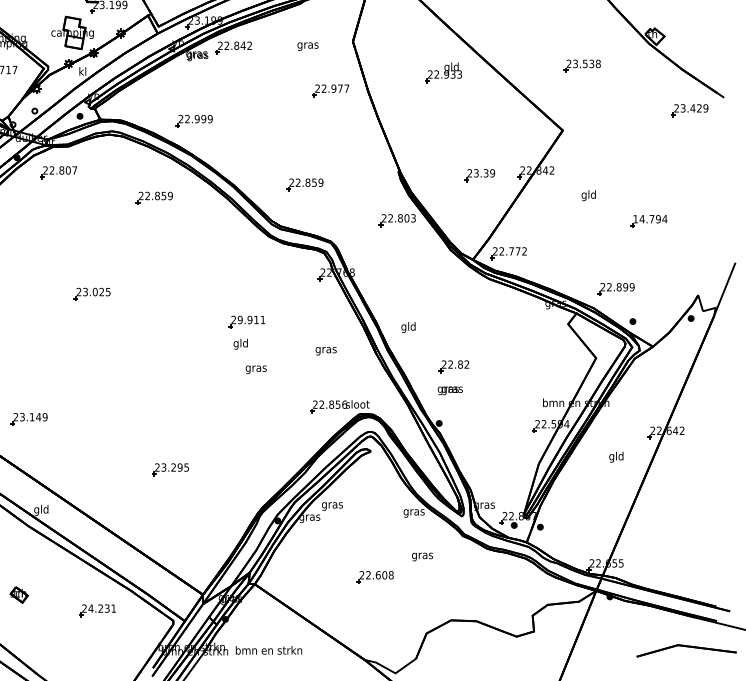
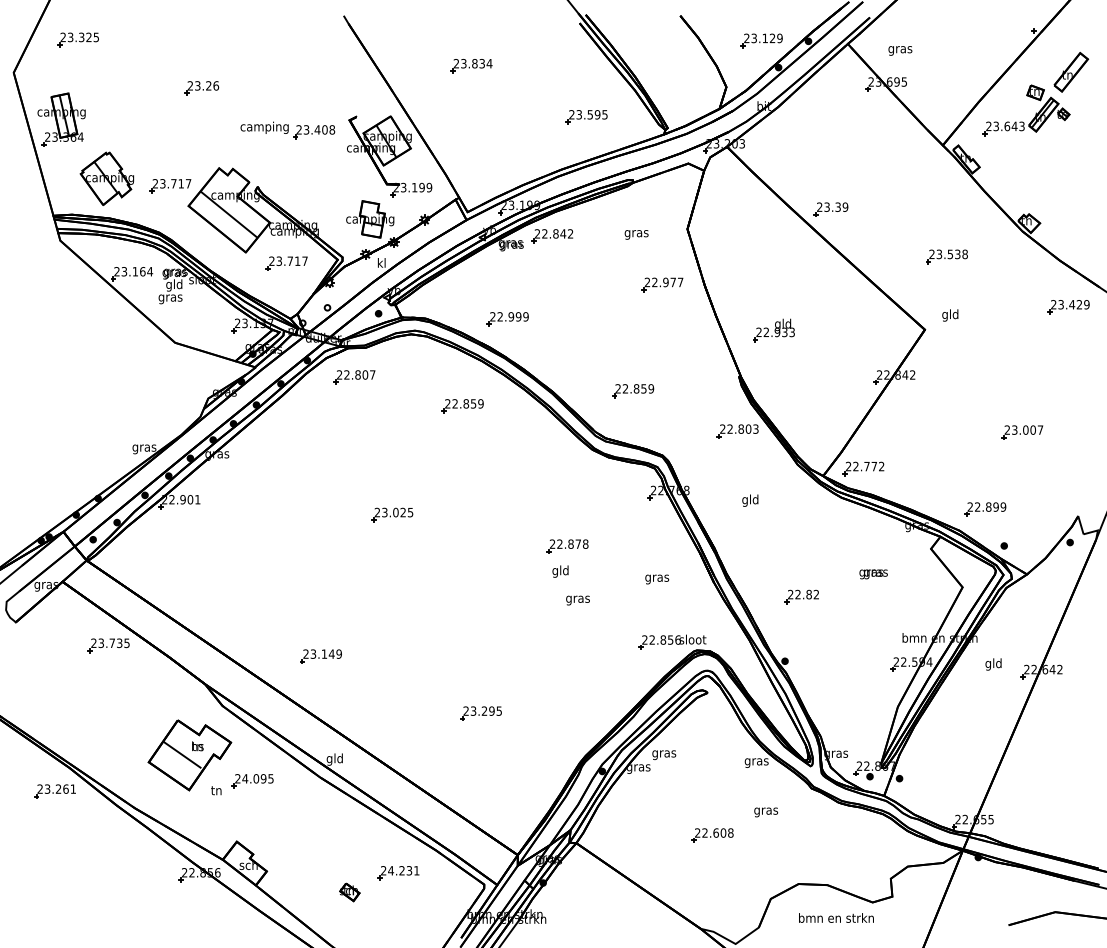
part: (443, 72) -> (773, 330), moved
part: (479, 175) -> (830, 209), moved
text: (588, 195) -> (950, 315), moved
text: (649, 218) -> (1023, 429), 14.794 -> 23.007
text: (251, 319) -> (572, 543), 29.911 -> 22.878
text: (408, 327) -> (750, 500), moved
text: (450, 390) -> (873, 574), moved
text: (616, 457) -> (993, 664), moved
part: (18, 595) -> (349, 892), moved
text: (269, 649) -> (836, 917), moved

